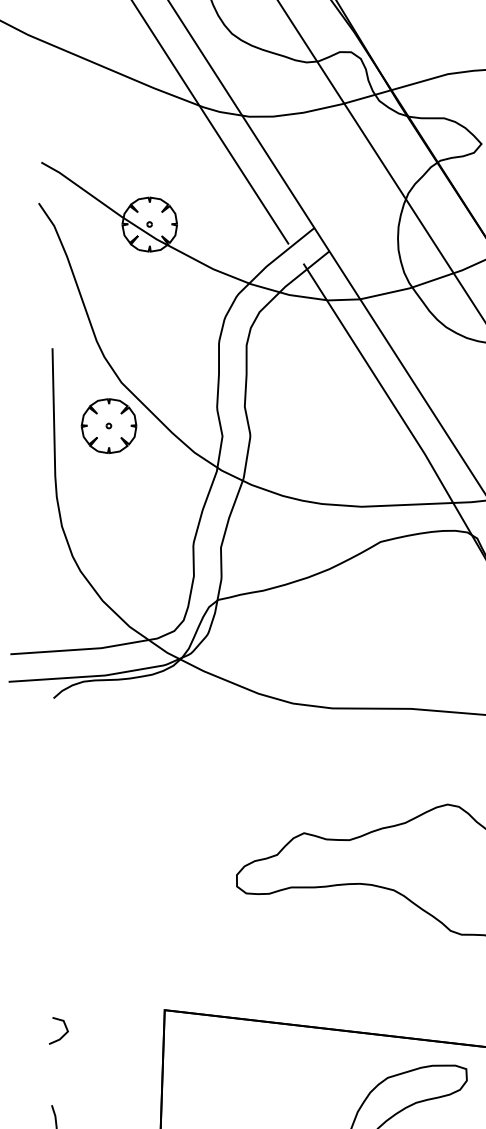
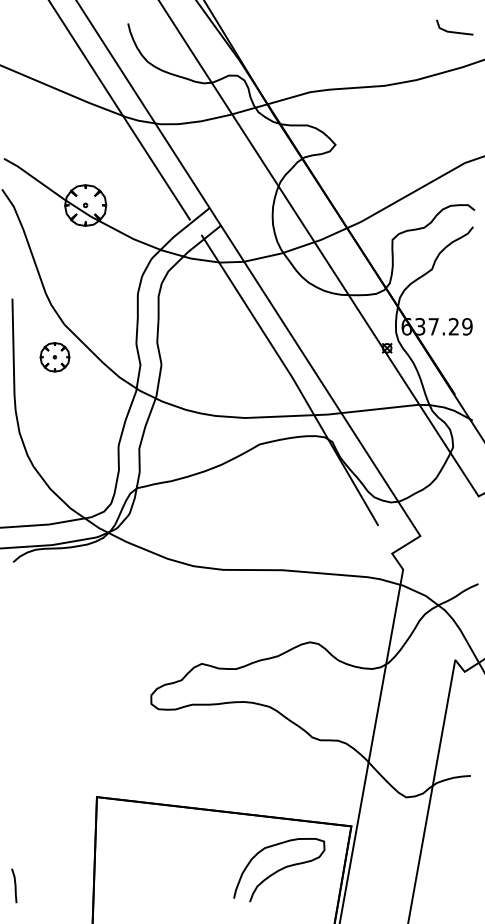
part: (108, 426) -> (54, 357), size x0.7
line: (63, 1034) -> (20, 815), removed

